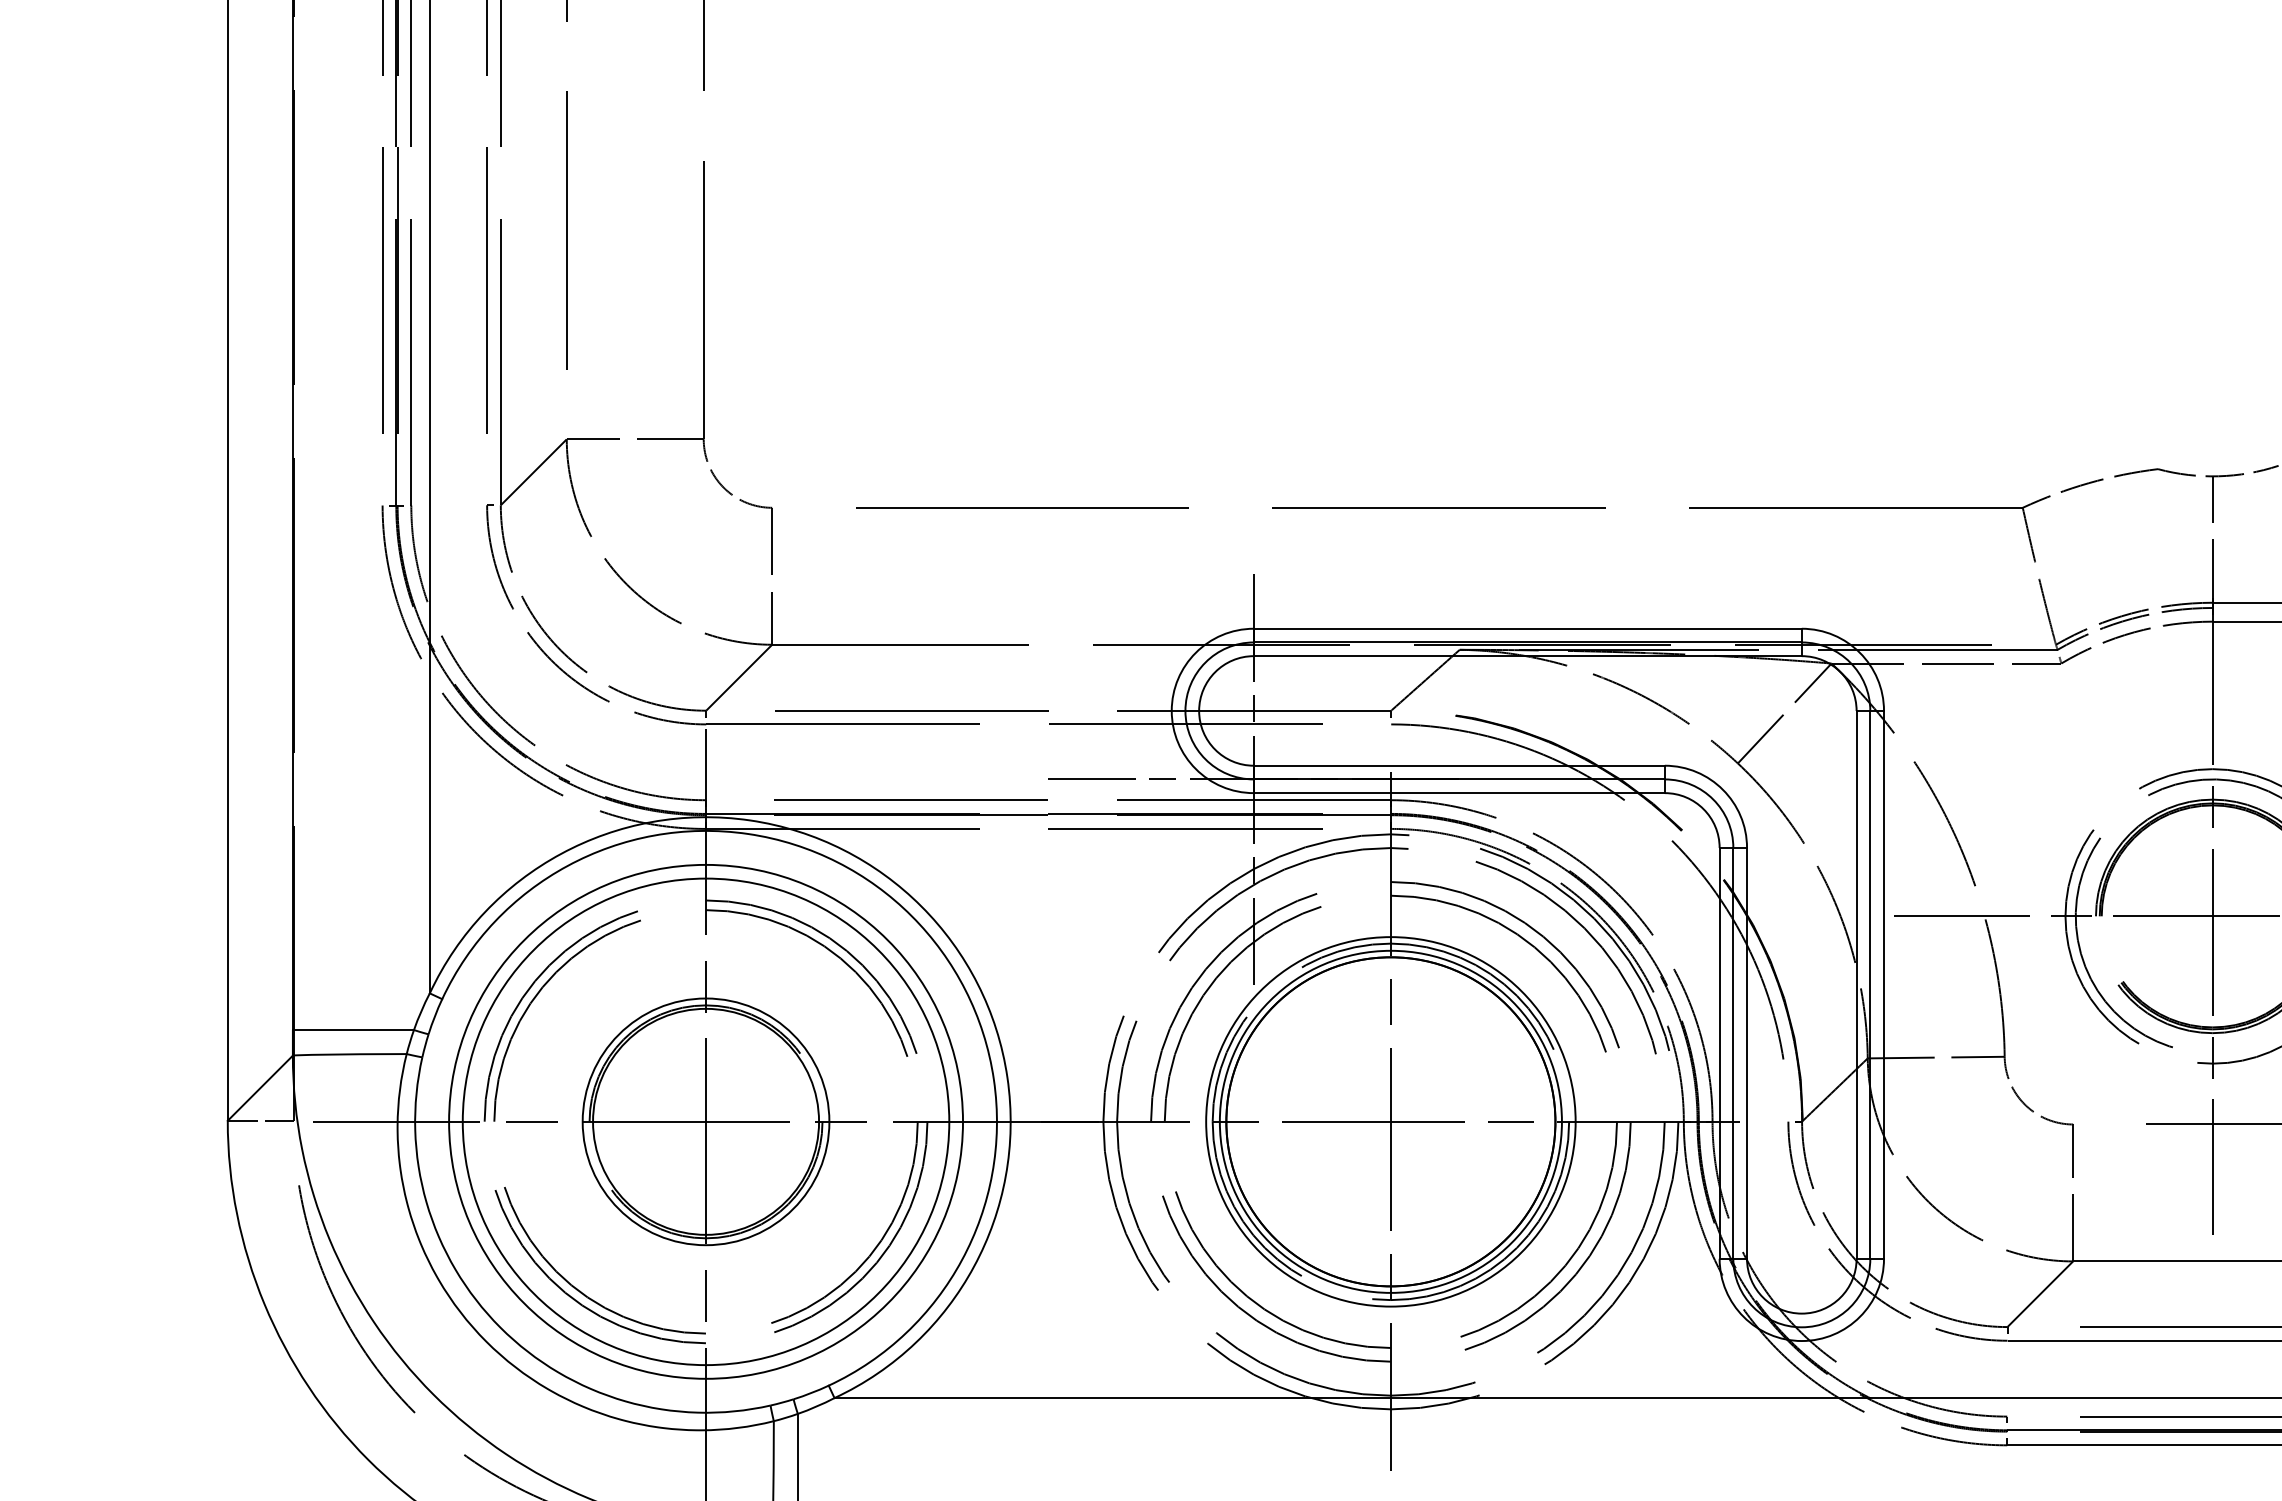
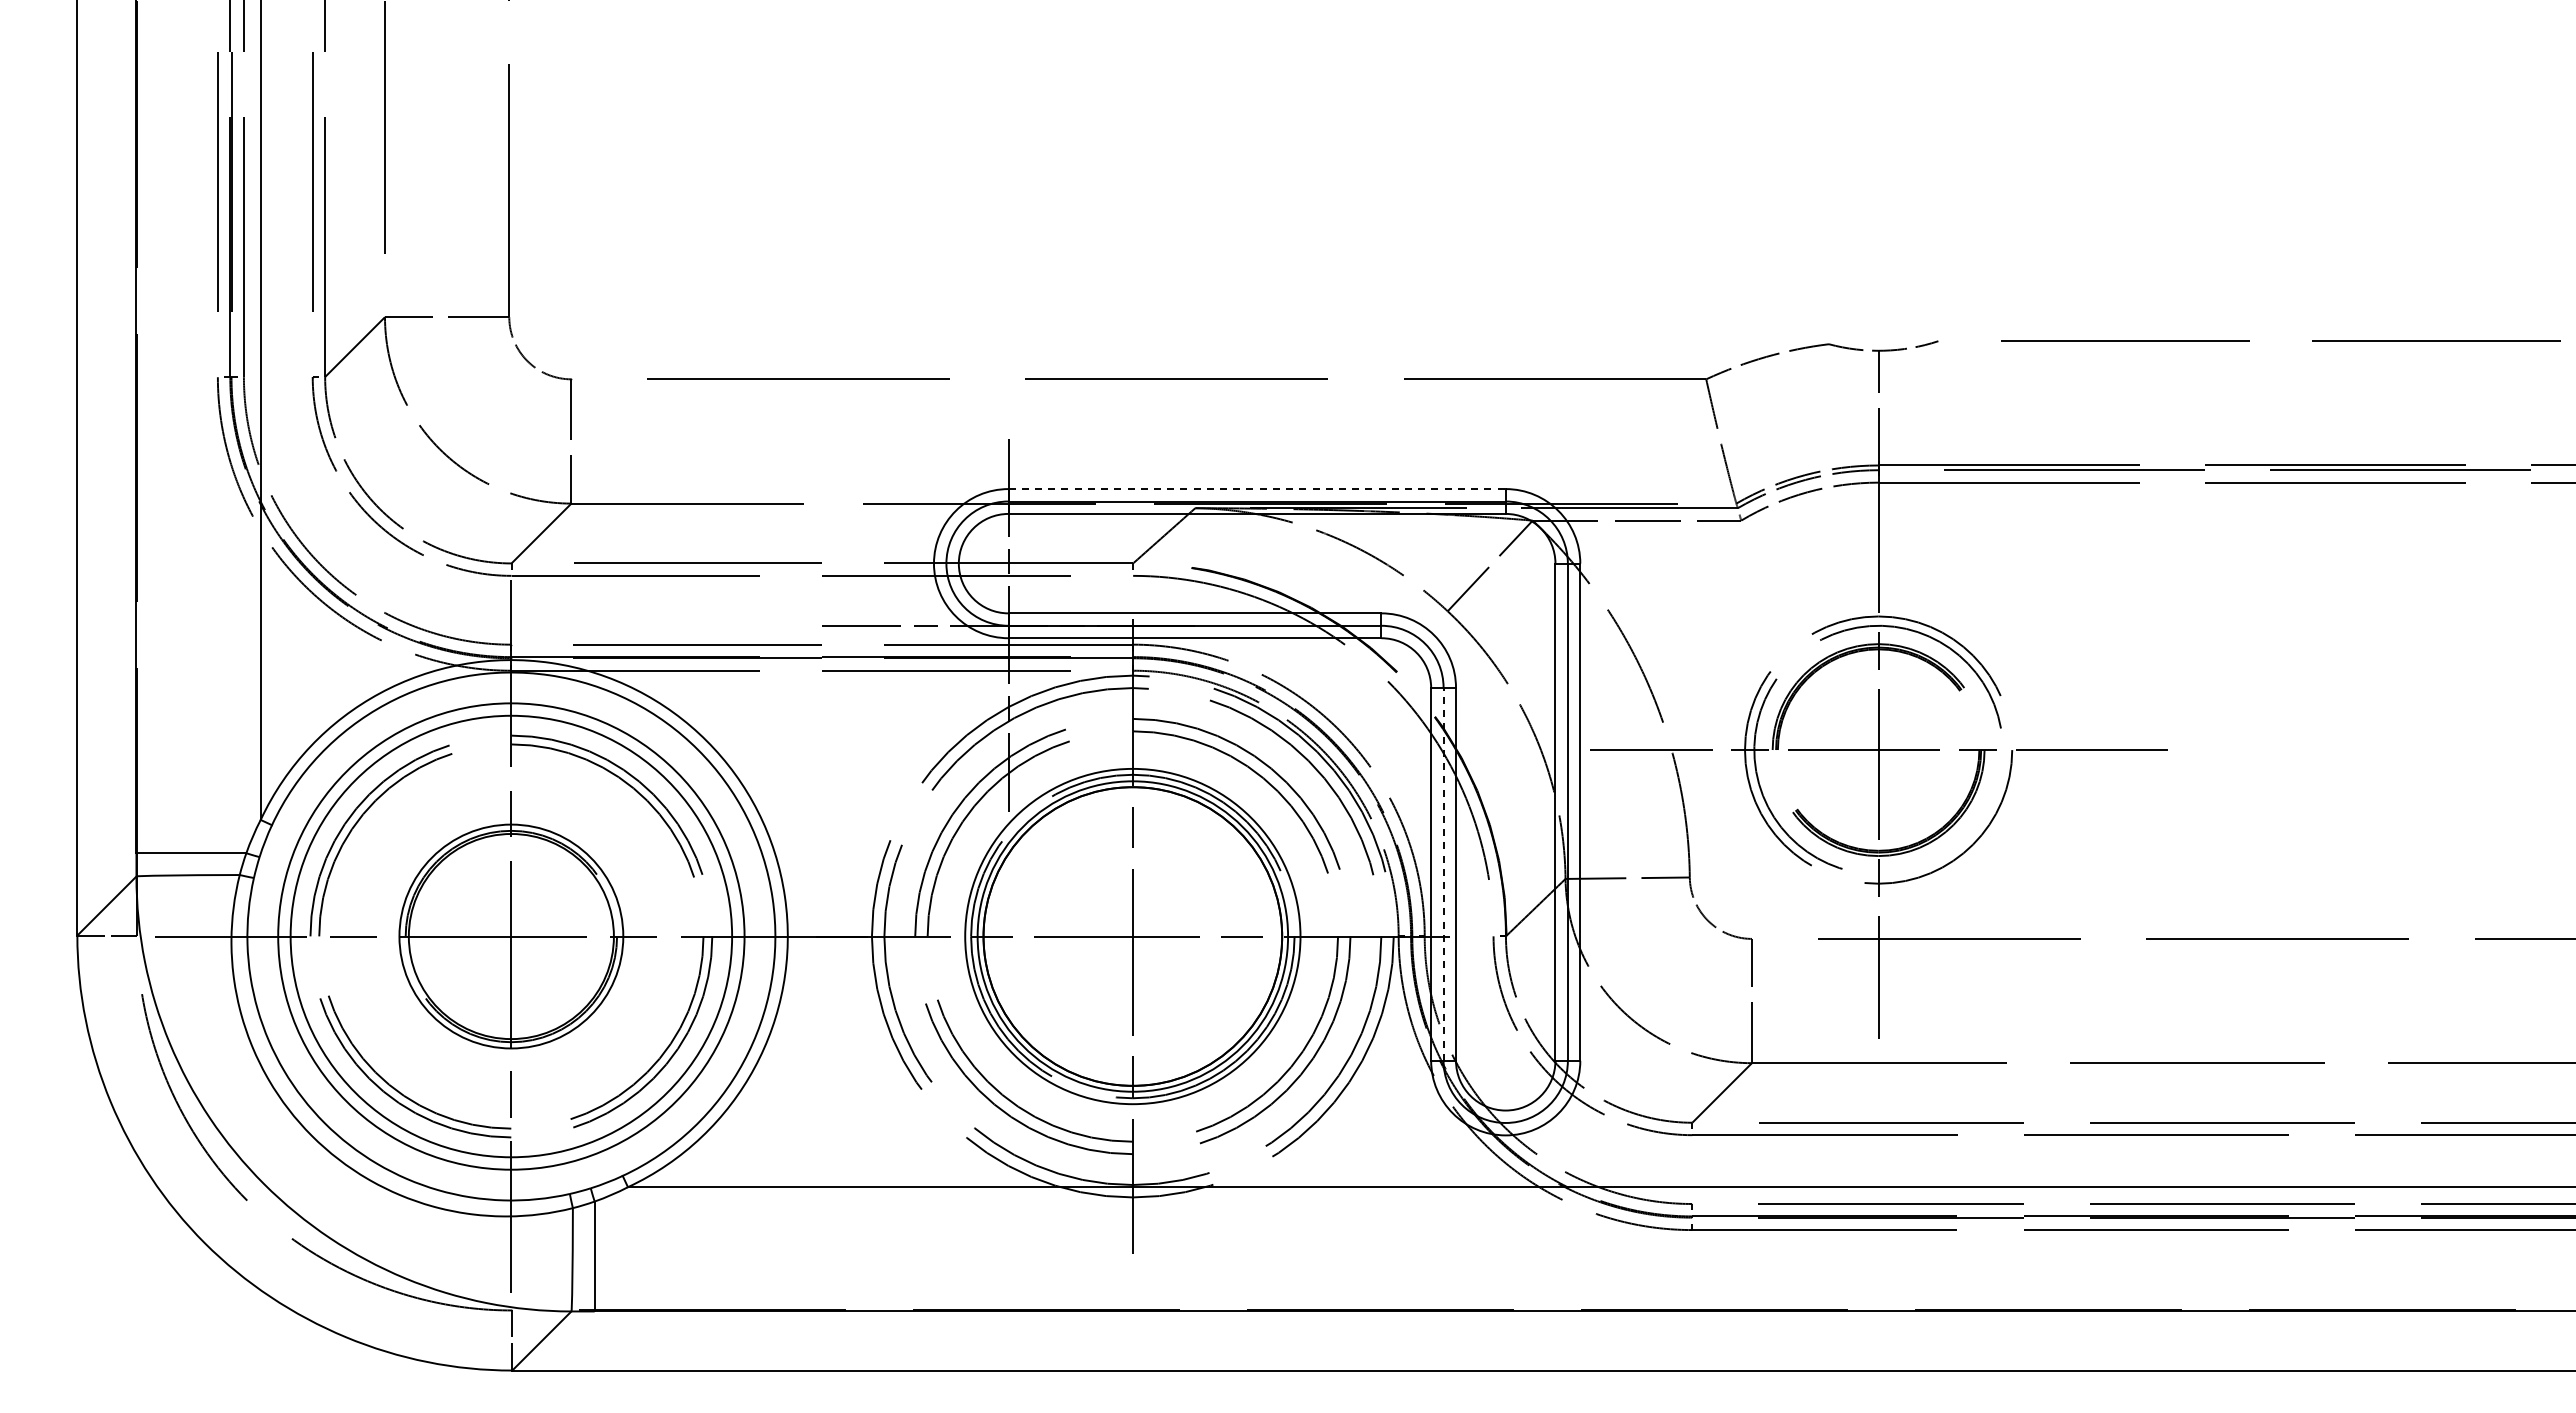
line: (1528, 629) -> (1257, 489), solid -> dashed
line: (1733, 1052) -> (1443, 873), solid -> dashed

